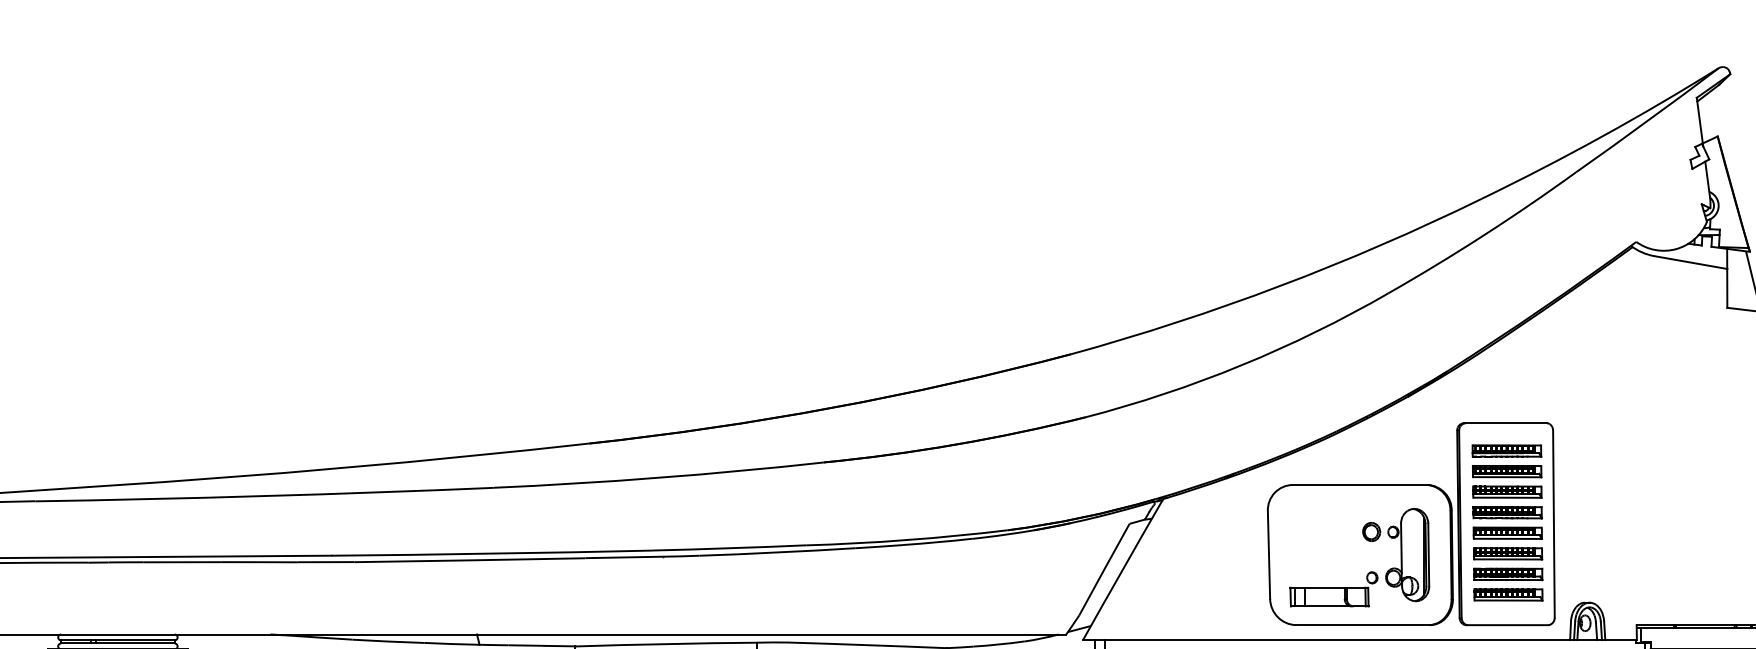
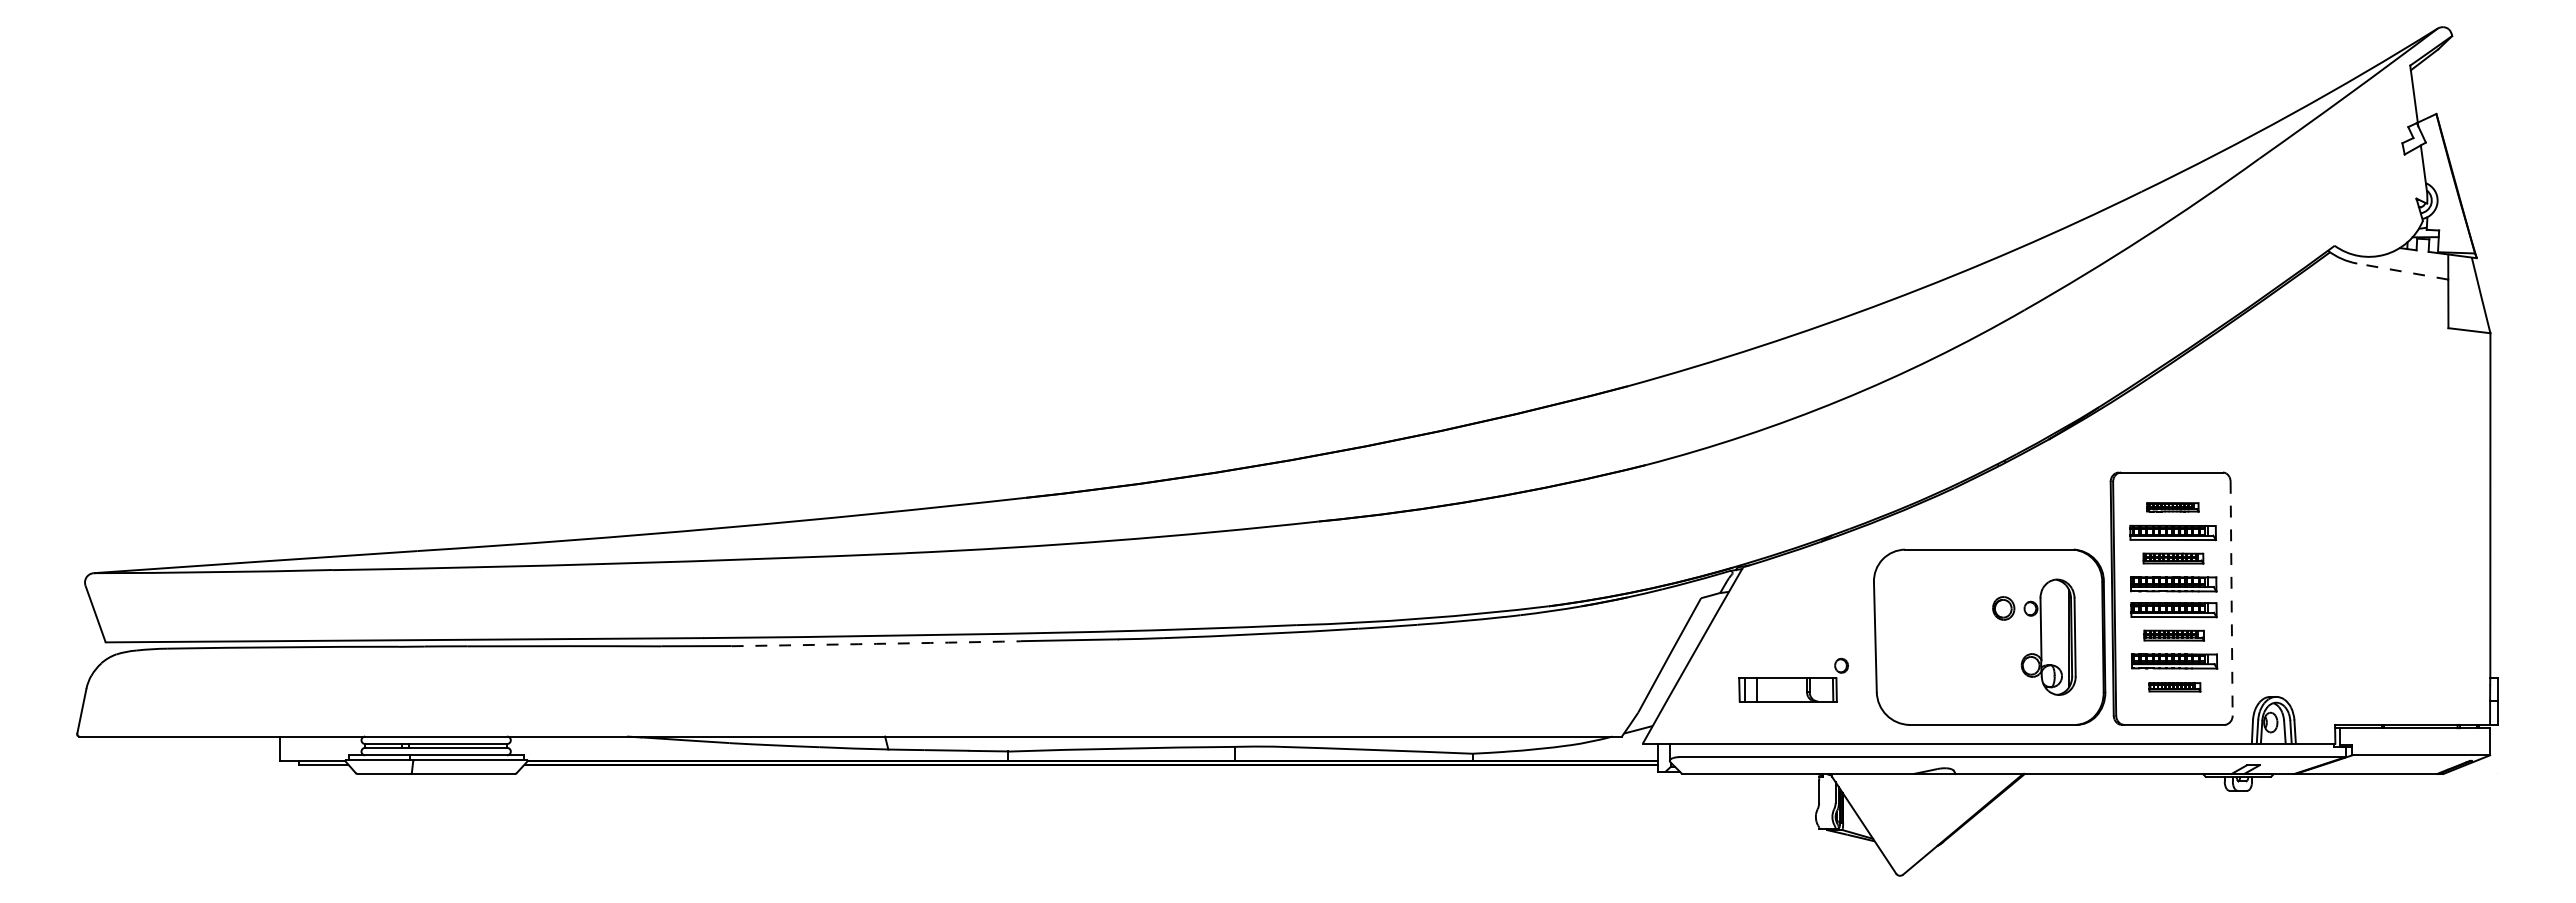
line: (1690, 262) -> (2402, 271), solid -> dashed
part: (1506, 451) -> (2172, 507), size x0.6
part: (1507, 492) -> (2173, 558), size x0.7
line: (1553, 524) -> (2231, 598), solid -> dashed
part: (1507, 553) -> (2173, 635), size x0.7
arc: (470, 560) -> (876, 643), solid -> dashed
part: (1333, 588) -> (1793, 679), moved
part: (1508, 595) -> (2174, 687), size x0.6

